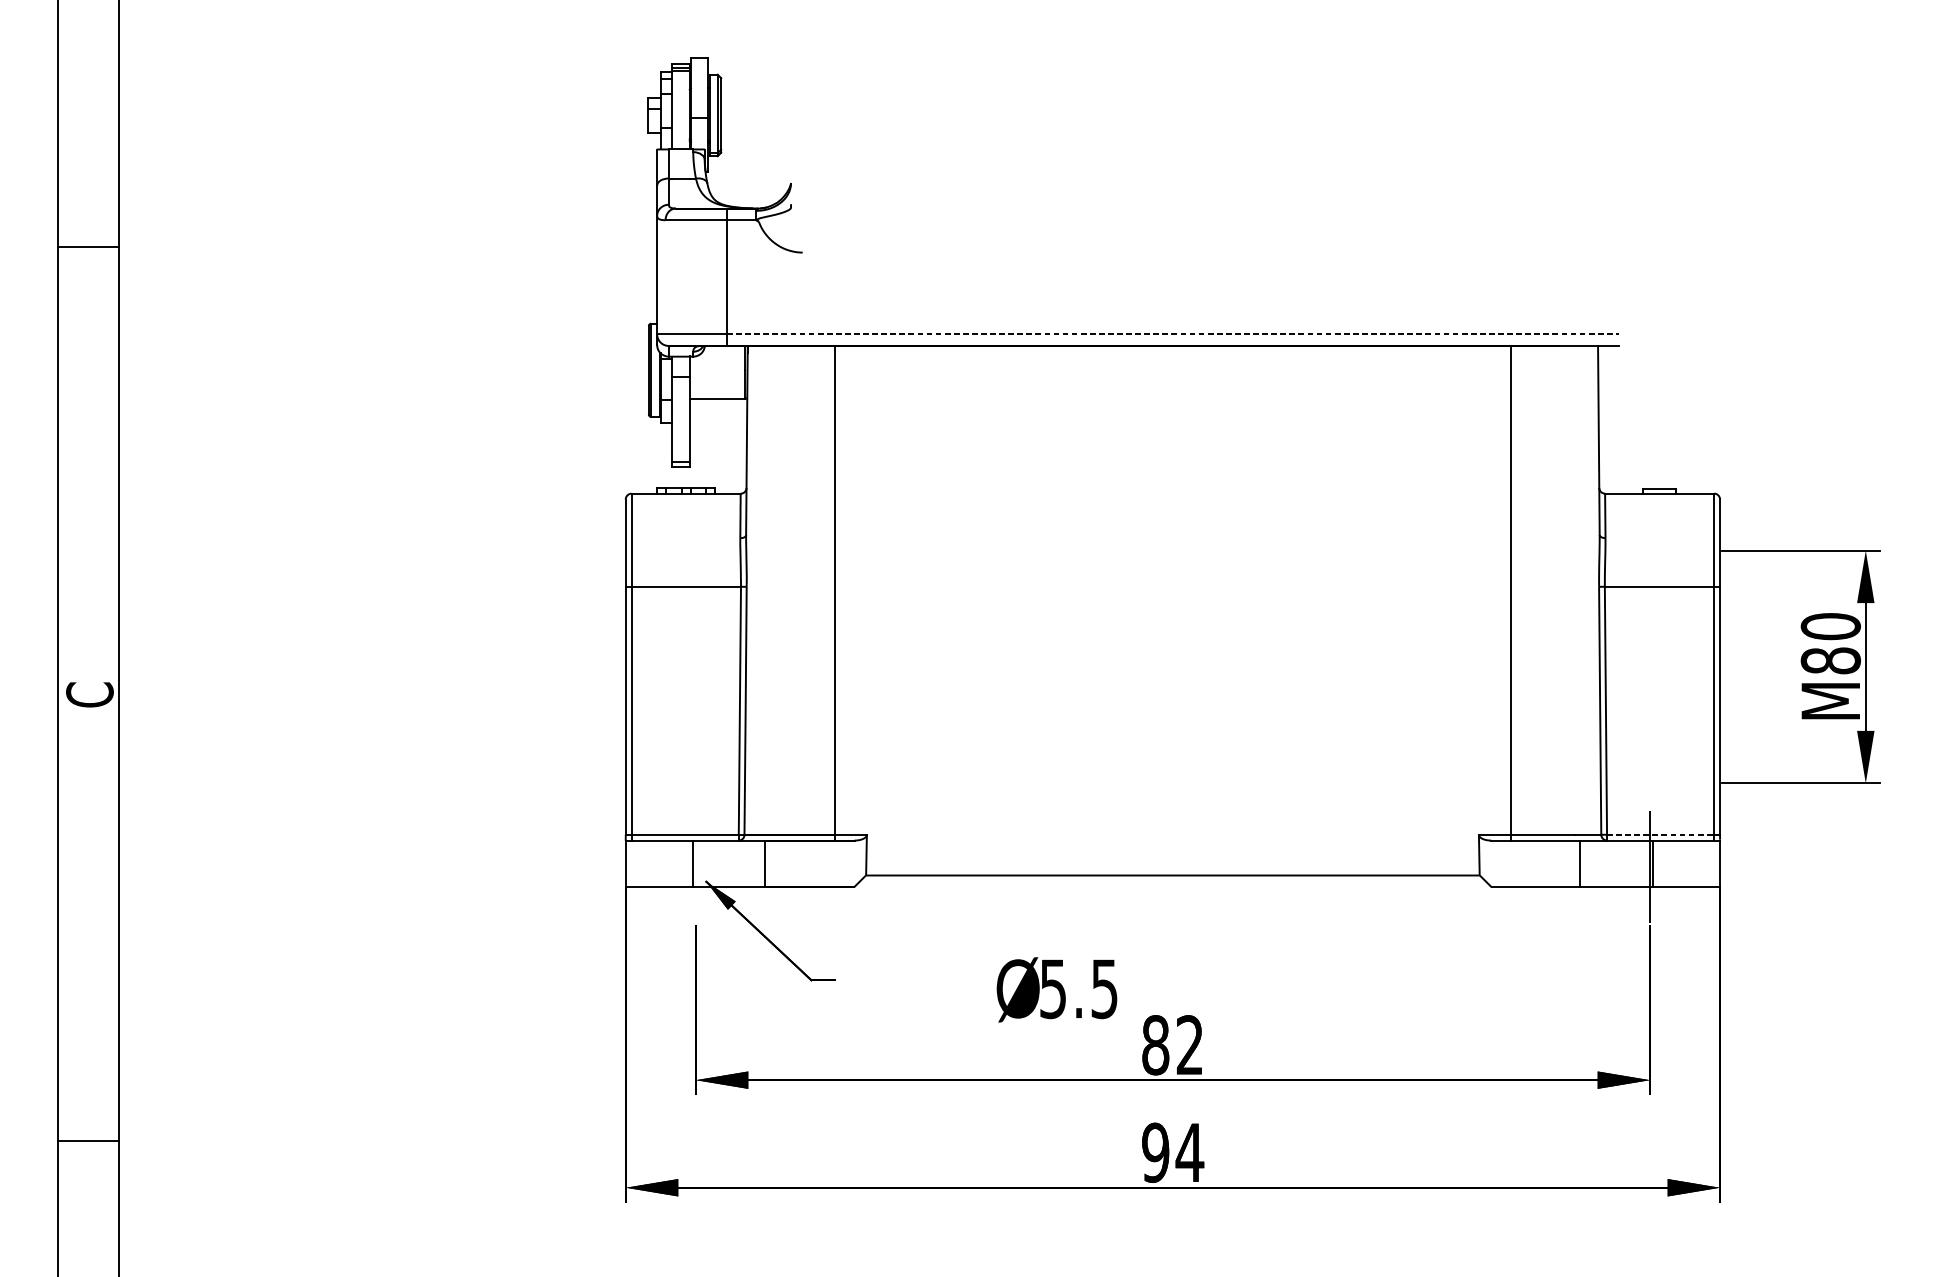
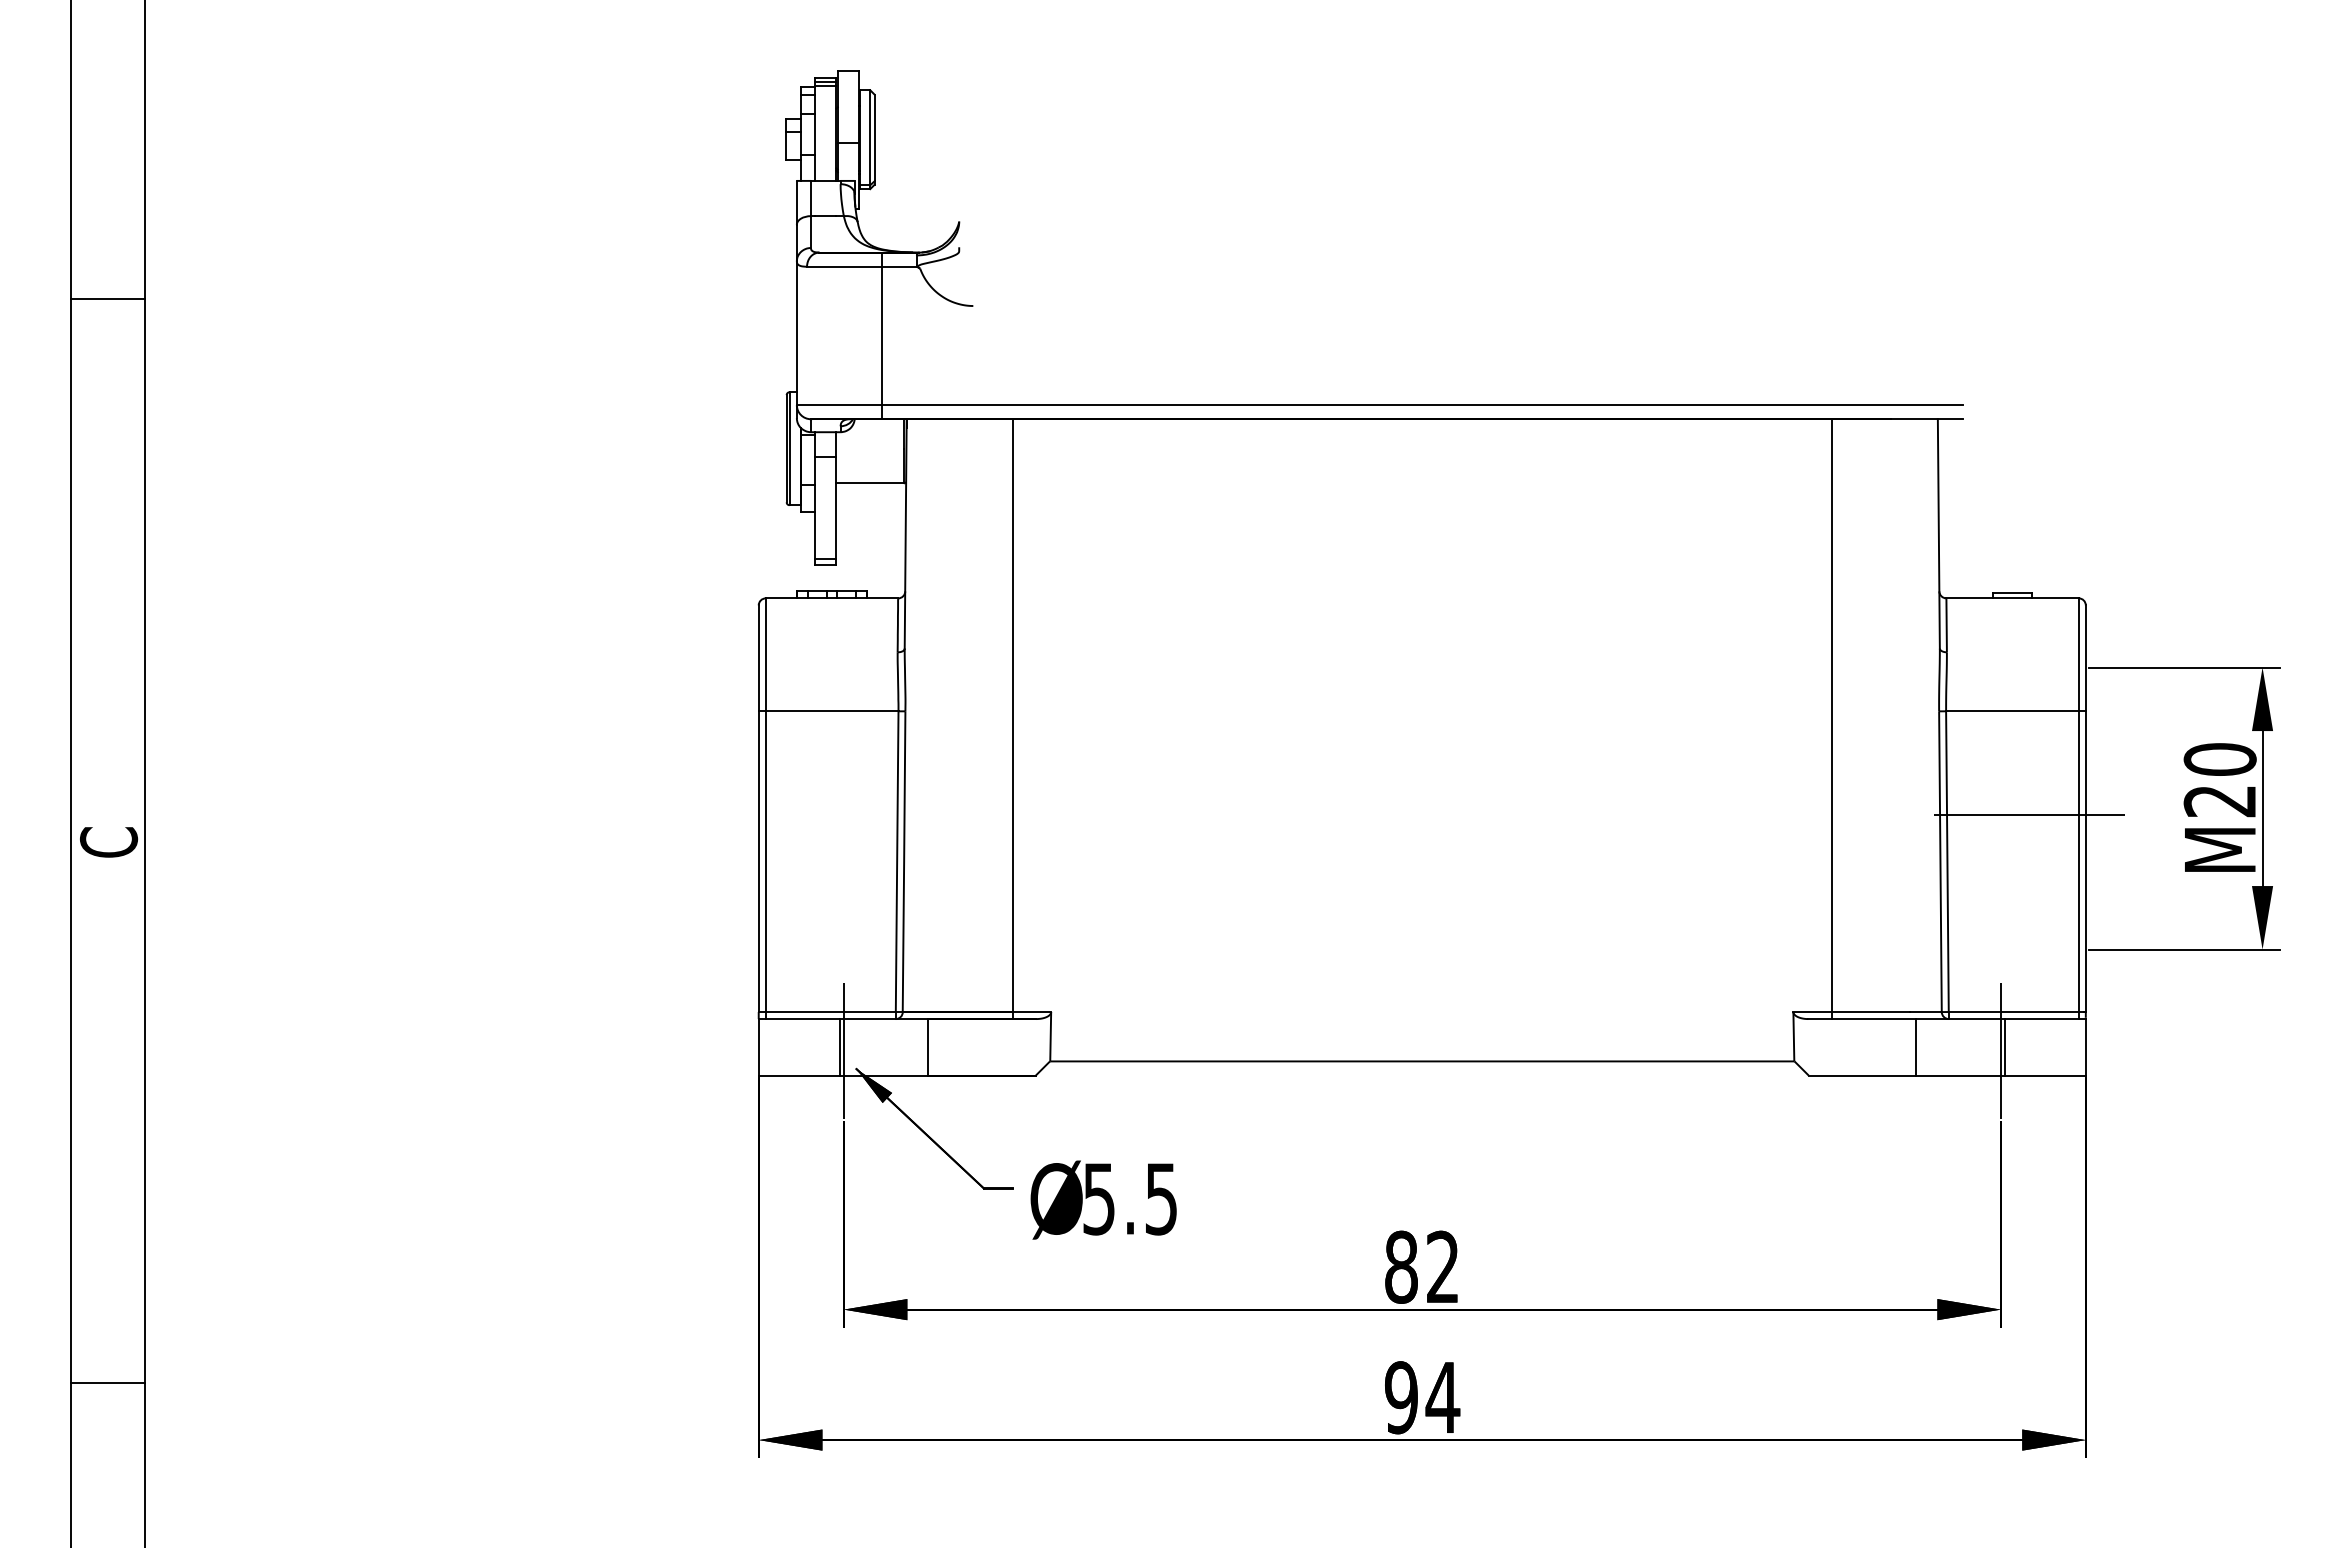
line: (1173, 334) -> (1422, 405), dashed -> solid
text: (1830, 660) -> (2219, 800), M80 -> M20
line: (1672, 672) -> (2028, 815), added
line: (1660, 835) -> (2013, 1012), dashed -> solid
line: (695, 866) -> (843, 1050), added
text: (1056, 989) -> (1103, 1199), moved

